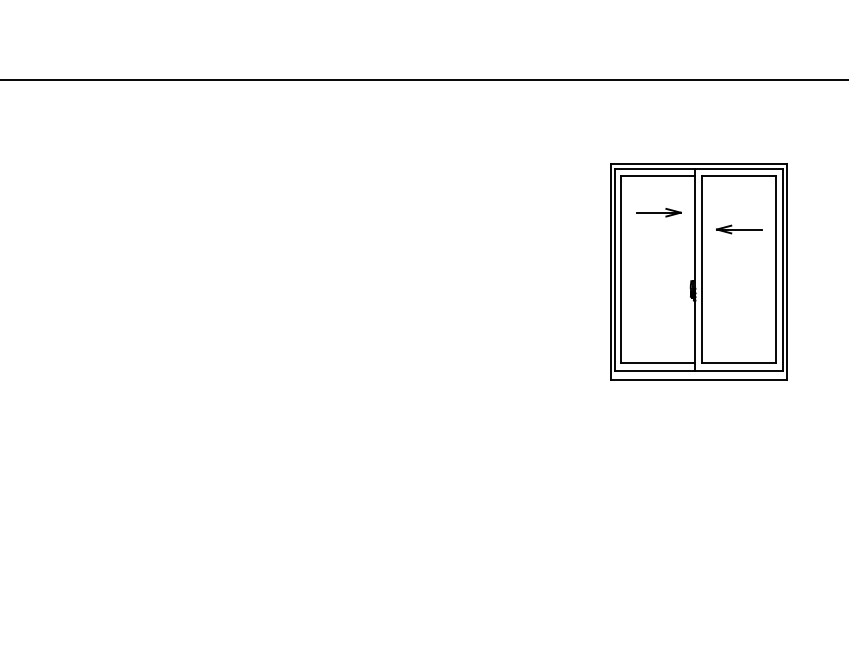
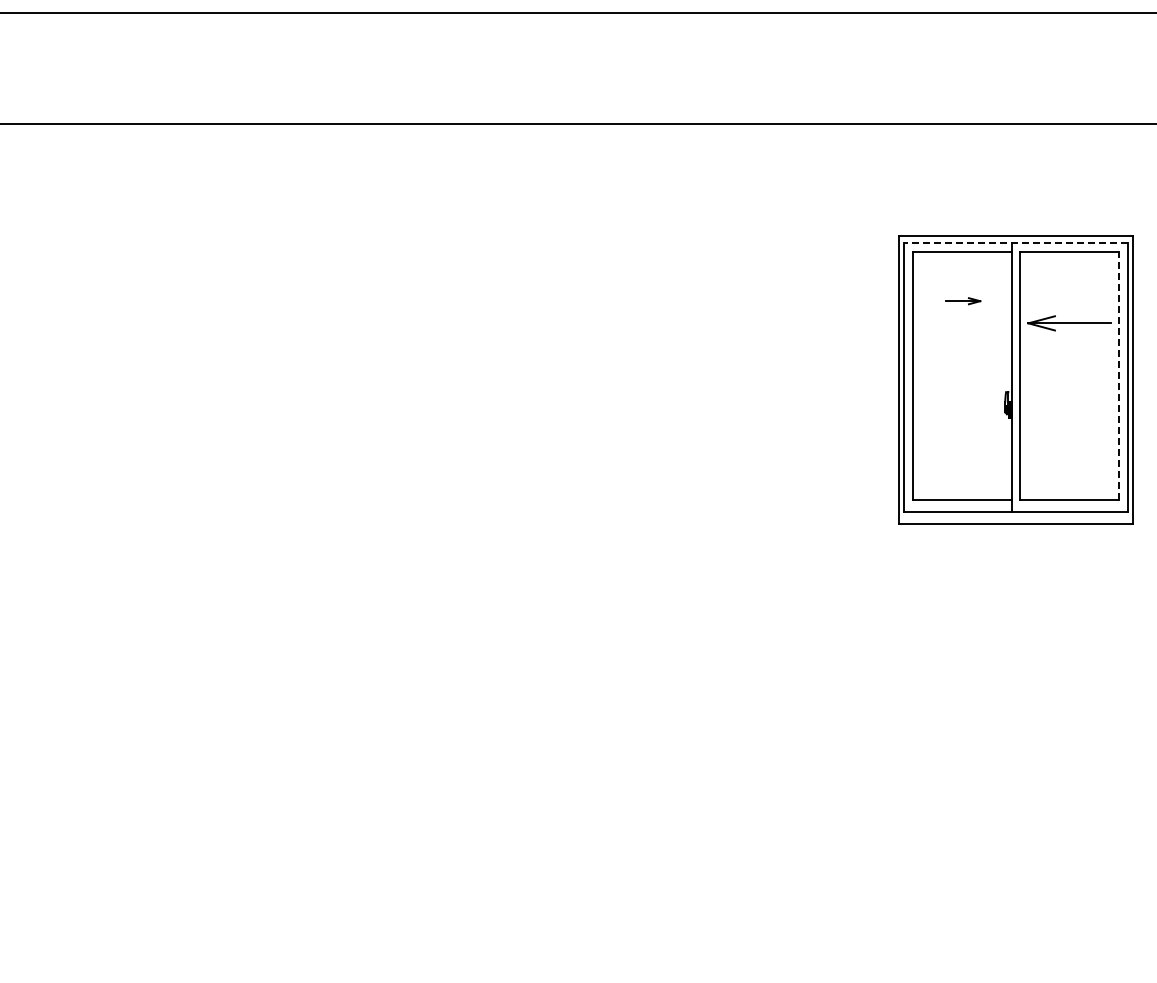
line: (698, 169) -> (1015, 243), solid -> dashed
part: (658, 213) -> (962, 301), size x0.6
part: (739, 229) -> (1069, 323), size x1.4
line: (776, 268) -> (1119, 375), solid -> dashed

